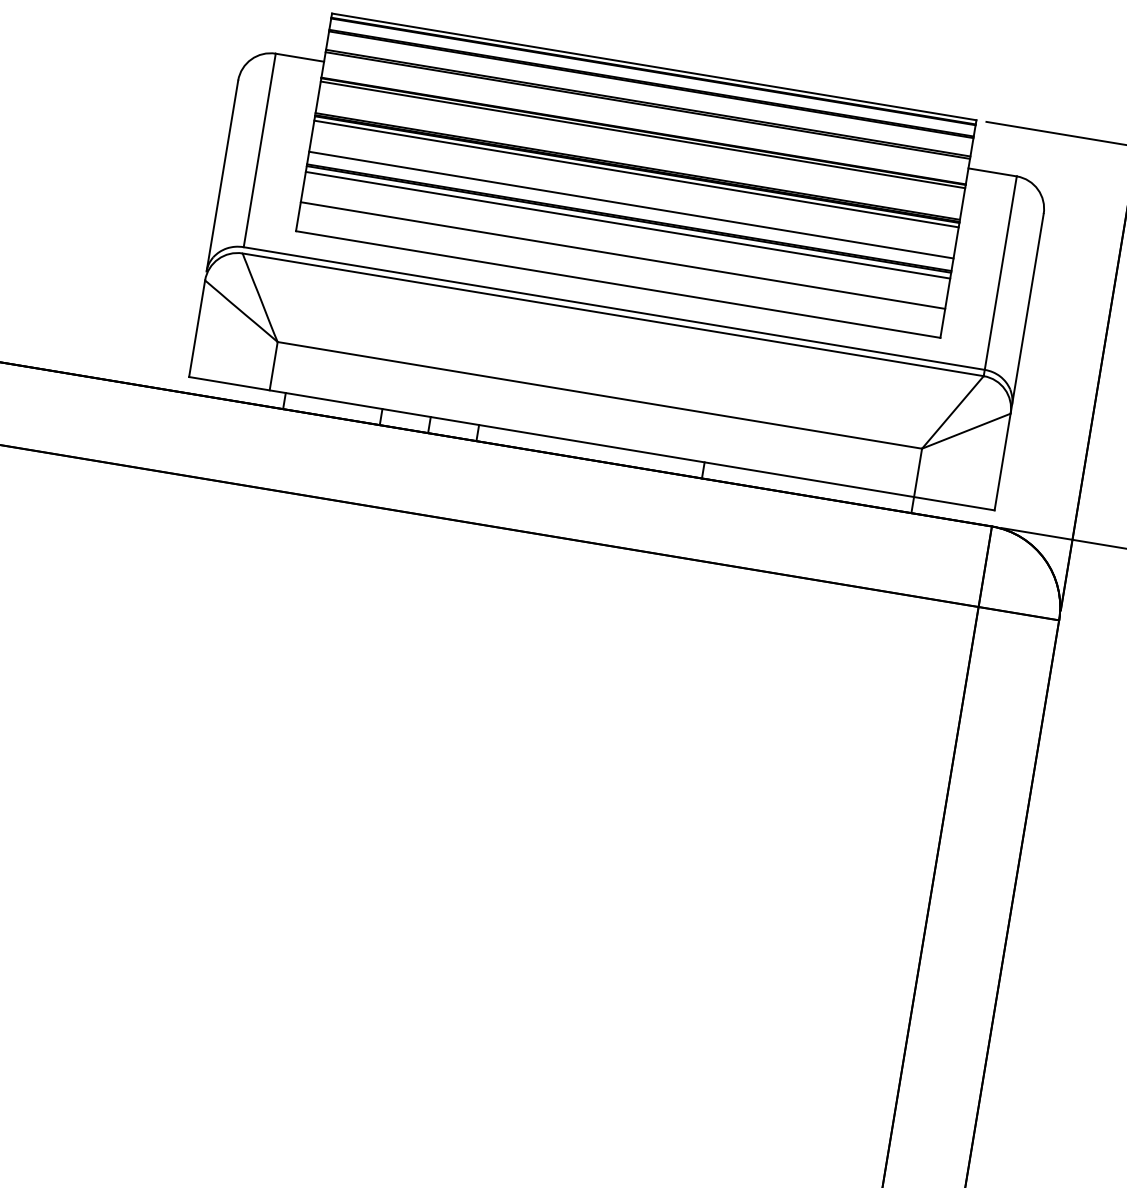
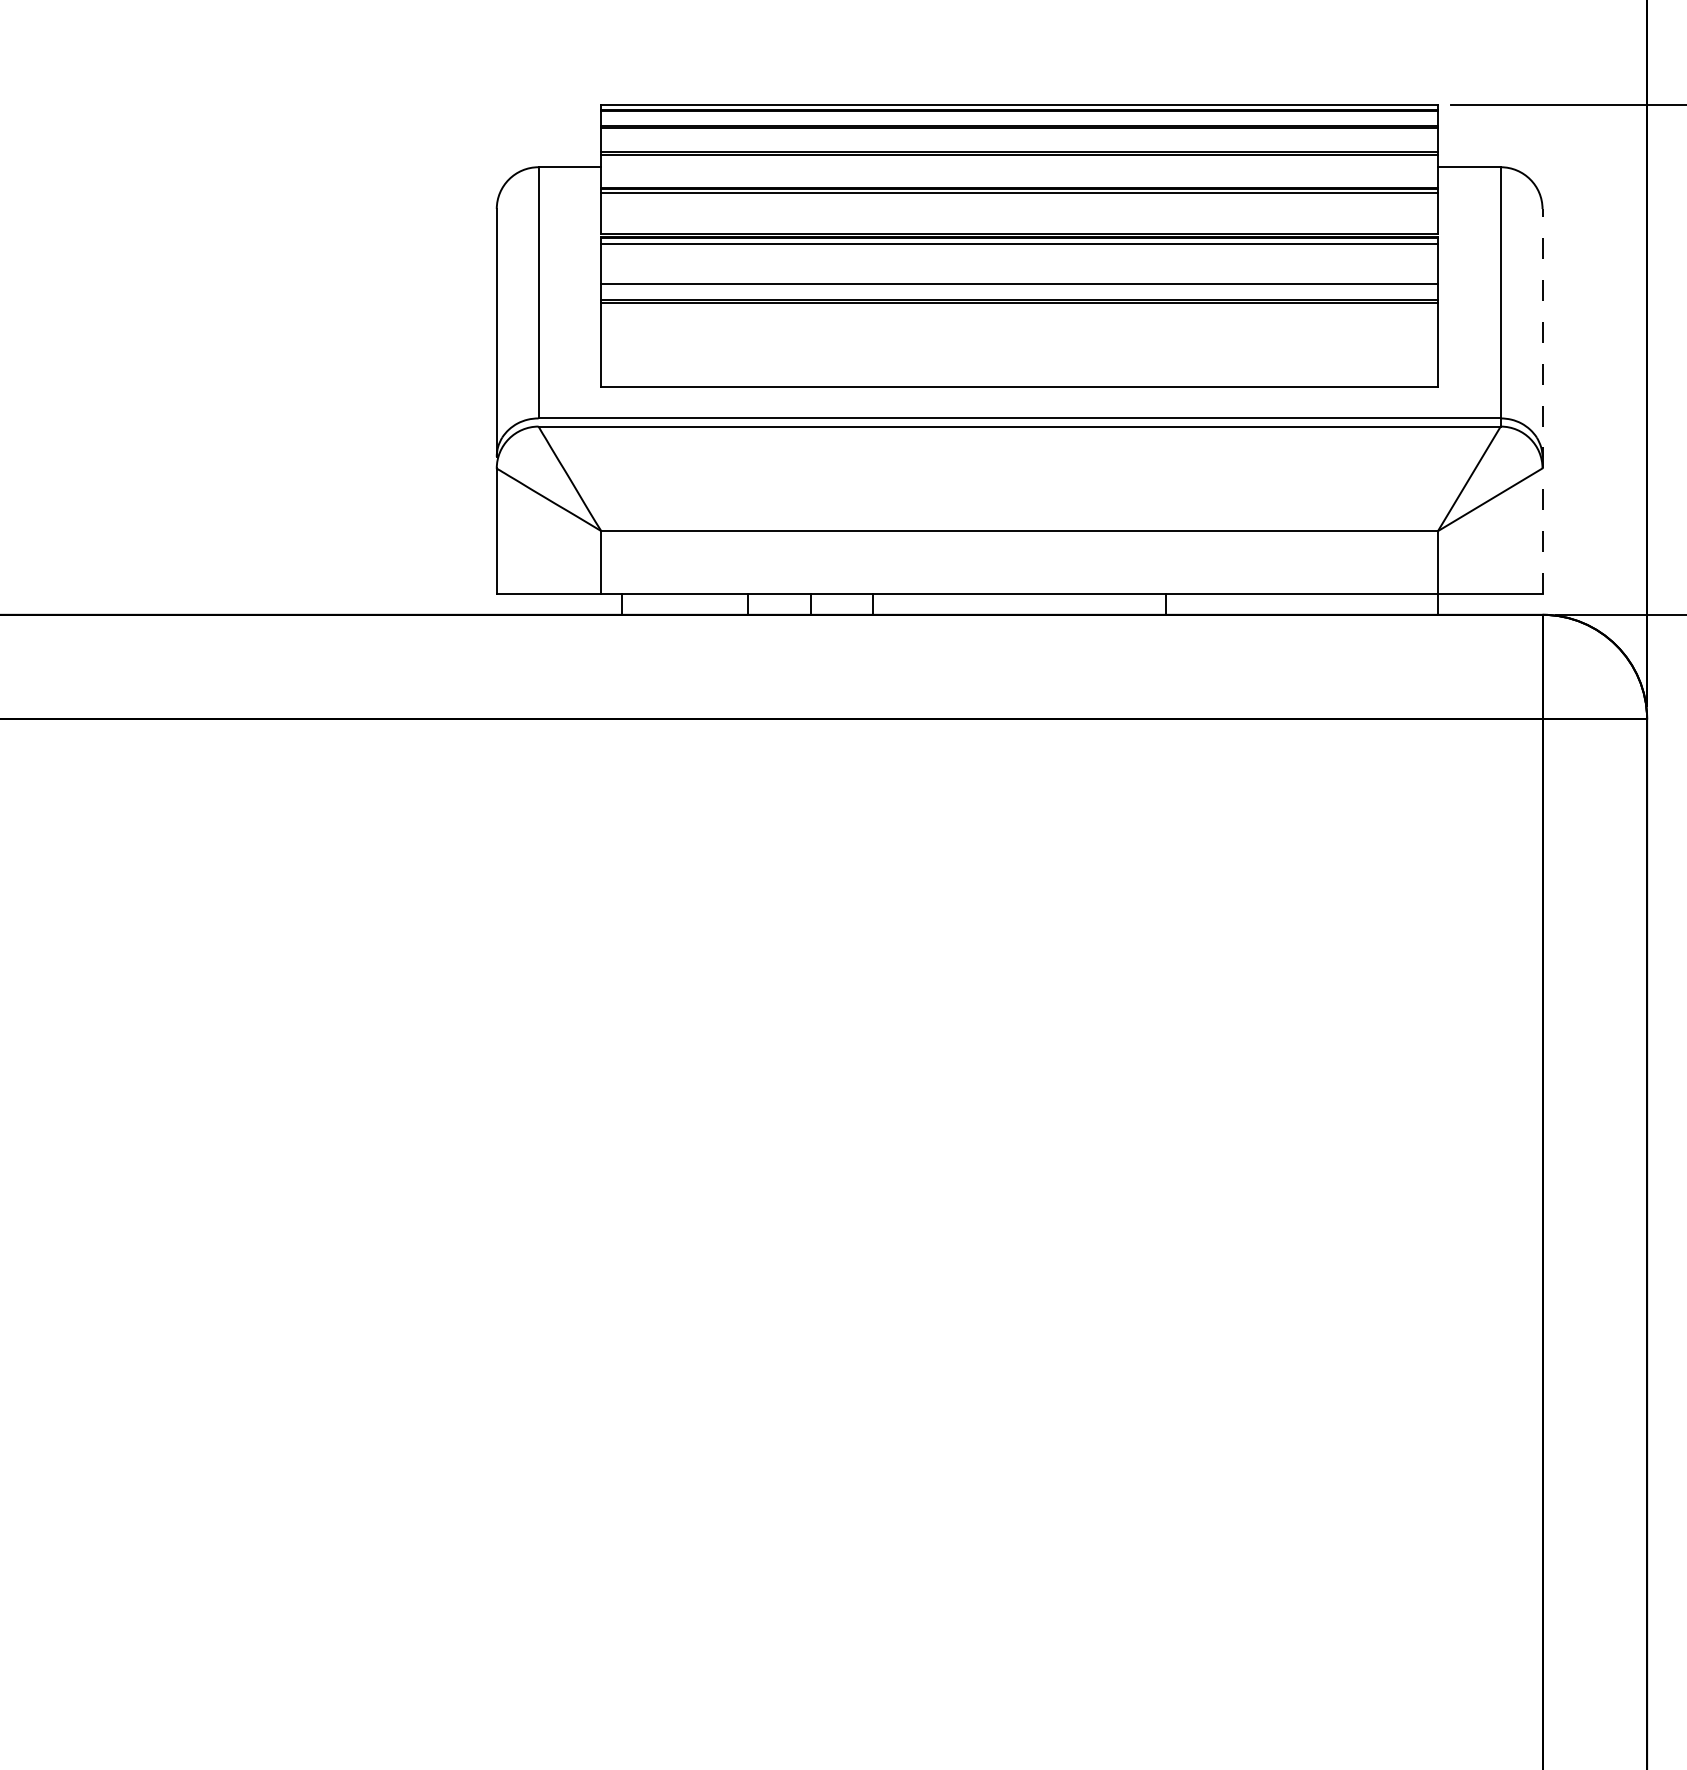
line: (627, 225) -> (1019, 310), removed
line: (622, 255) -> (1019, 349), removed
line: (1019, 361) -> (1542, 400), solid -> dashed

